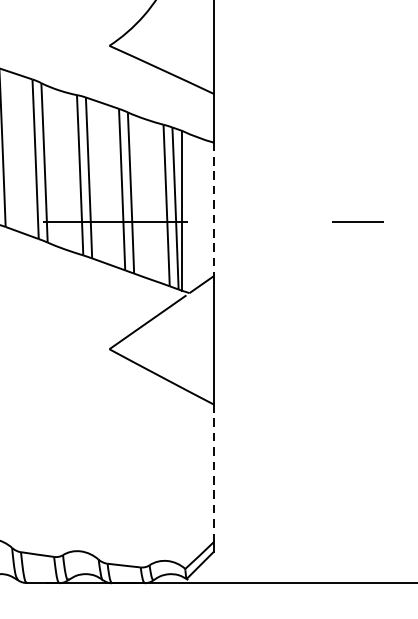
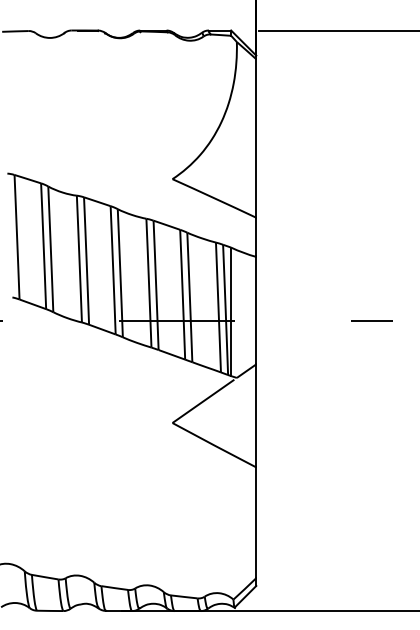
line: (213, 209) -> (256, 310), dashed -> solid
line: (213, 473) -> (256, 522), dashed -> solid

